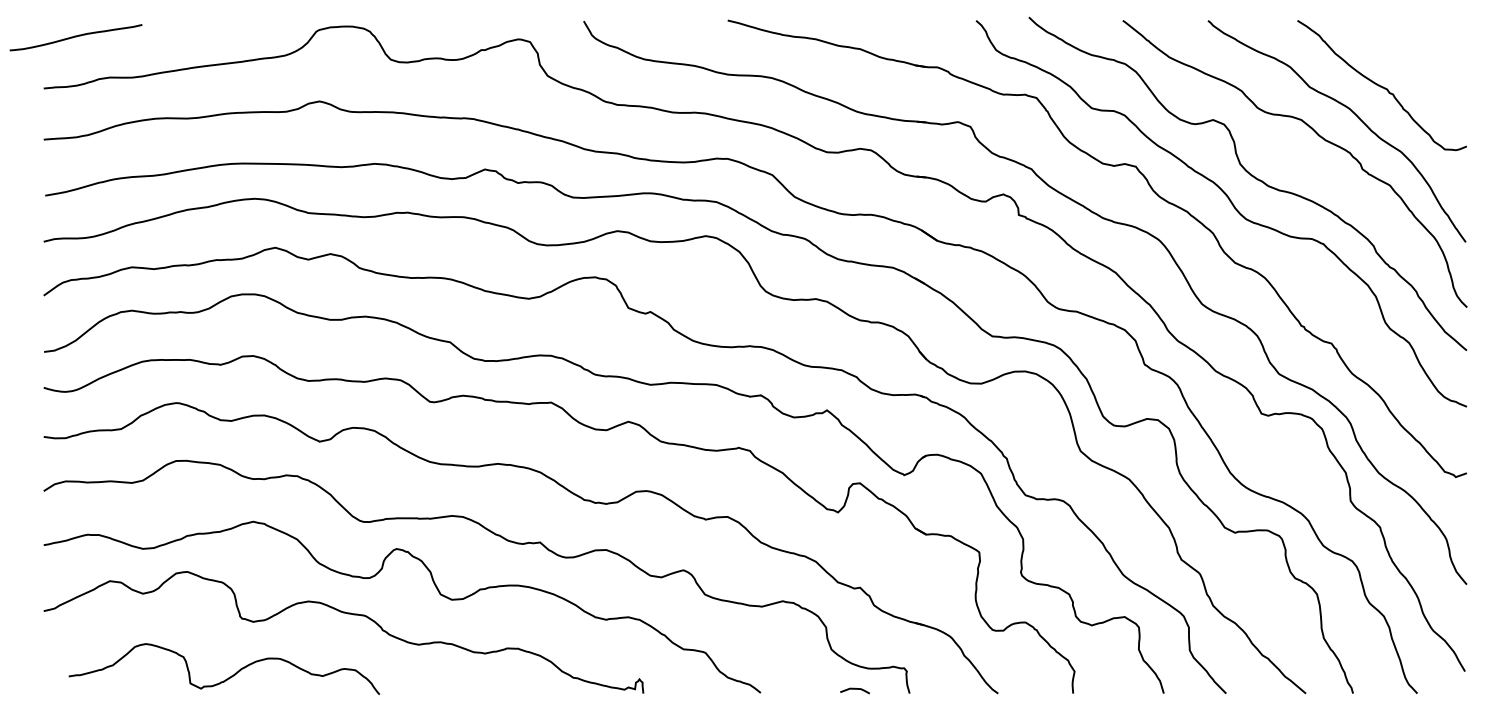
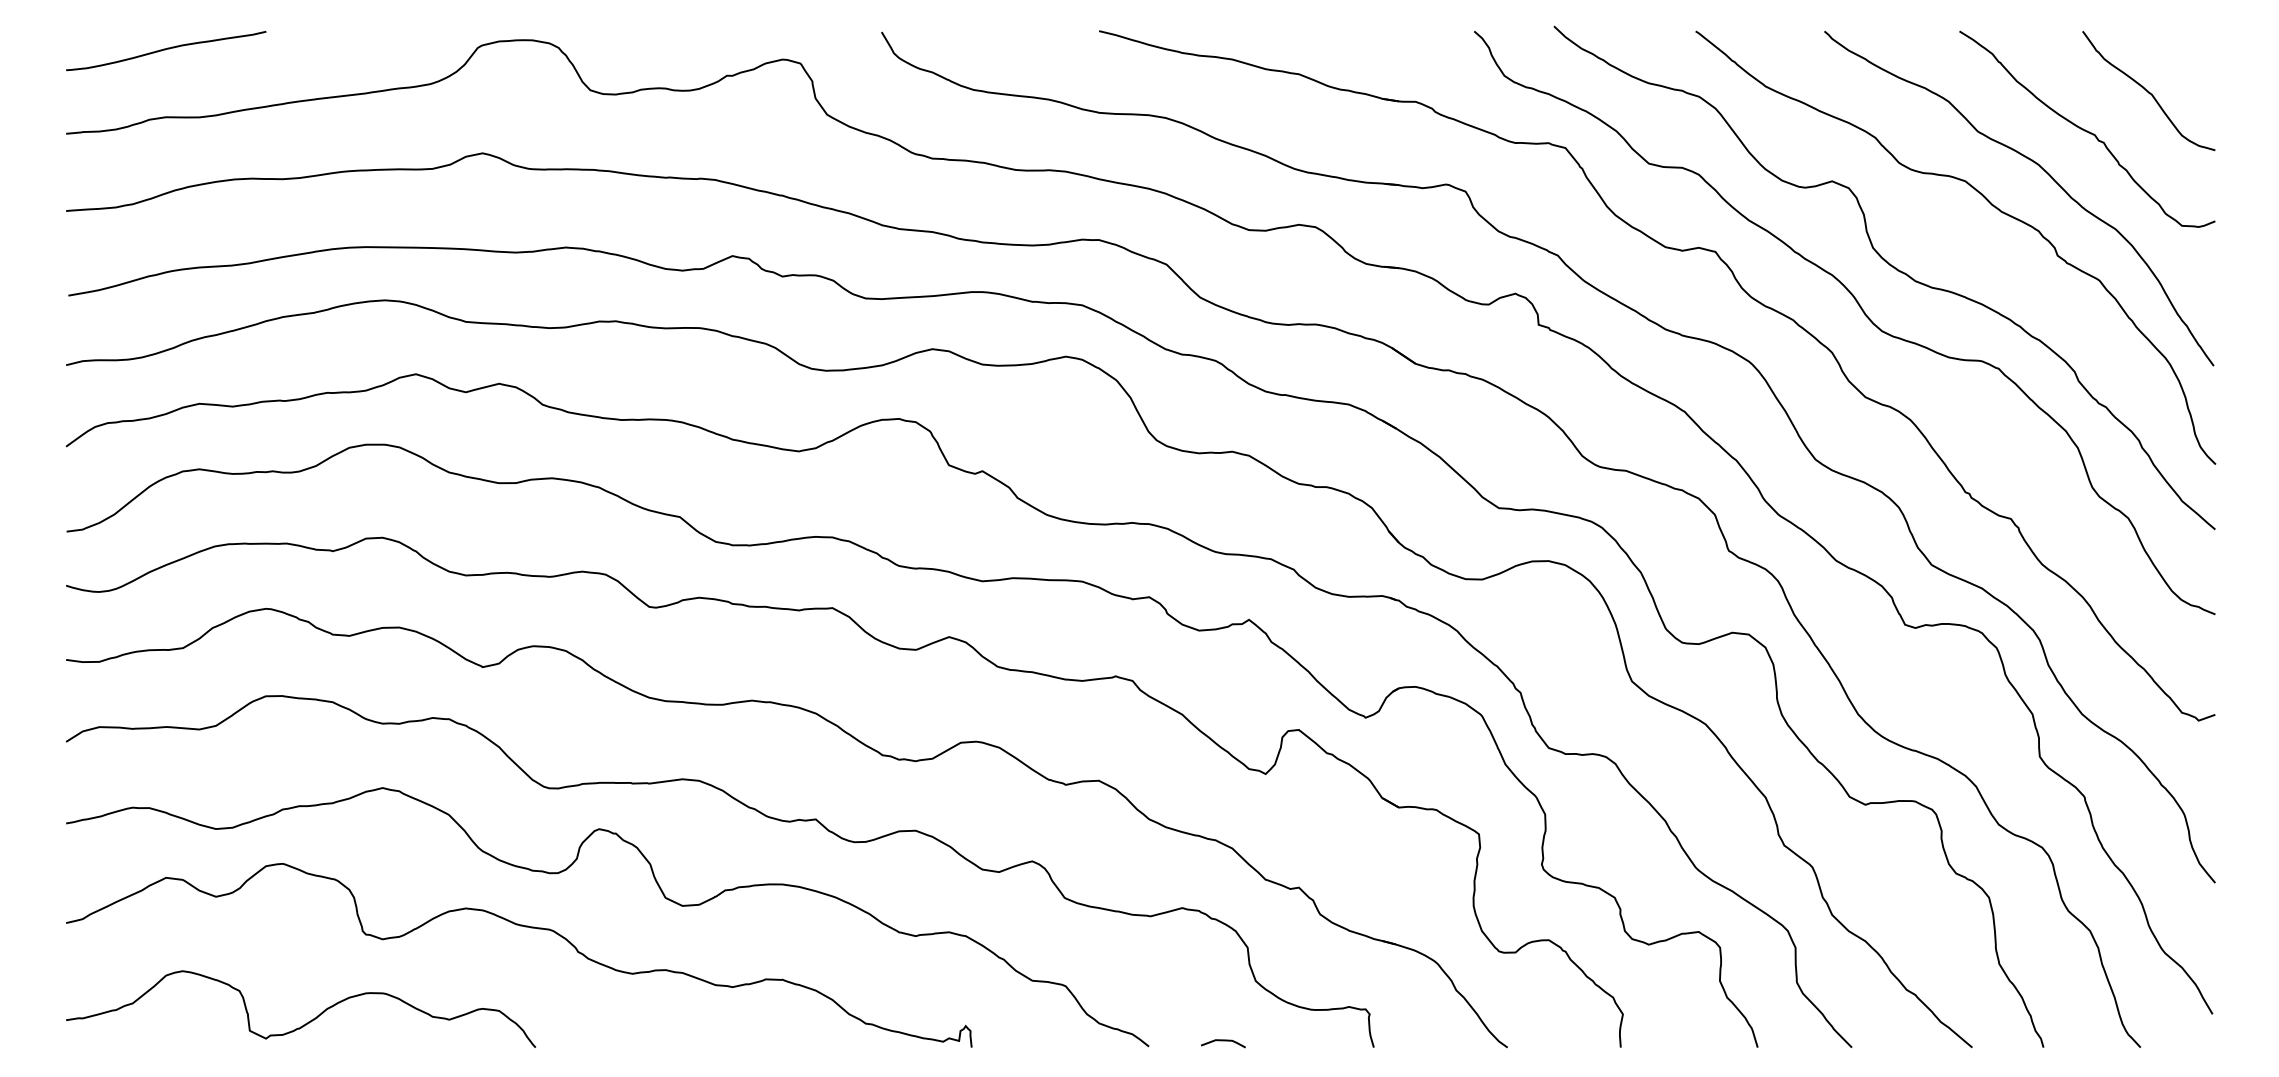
curve: (75, 37) -> (165, 50), moved
curve: (1422, 60) -> (2148, 91), added
curve: (228, 677) -> (307, 1021), moved
curve: (854, 689) -> (1222, 1041), moved

